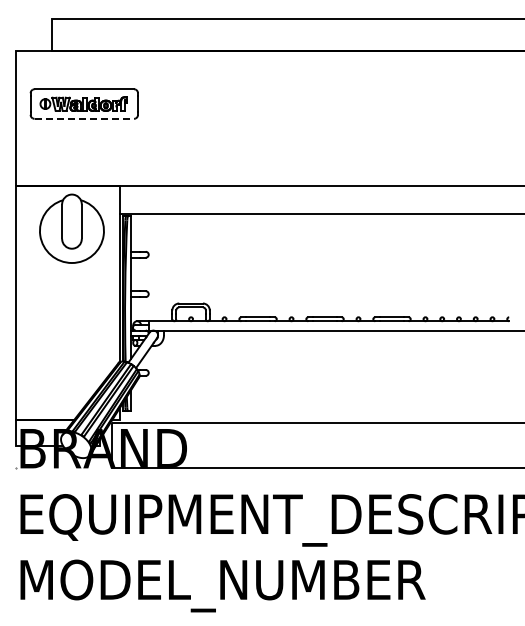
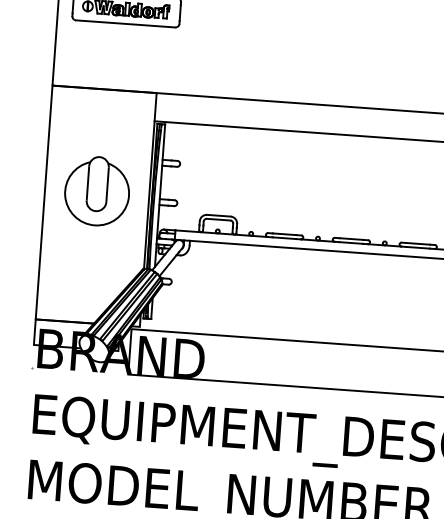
line: (84, 118) -> (125, 23), dashed -> solid
part: (71, 228) -> (96, 190), moved

